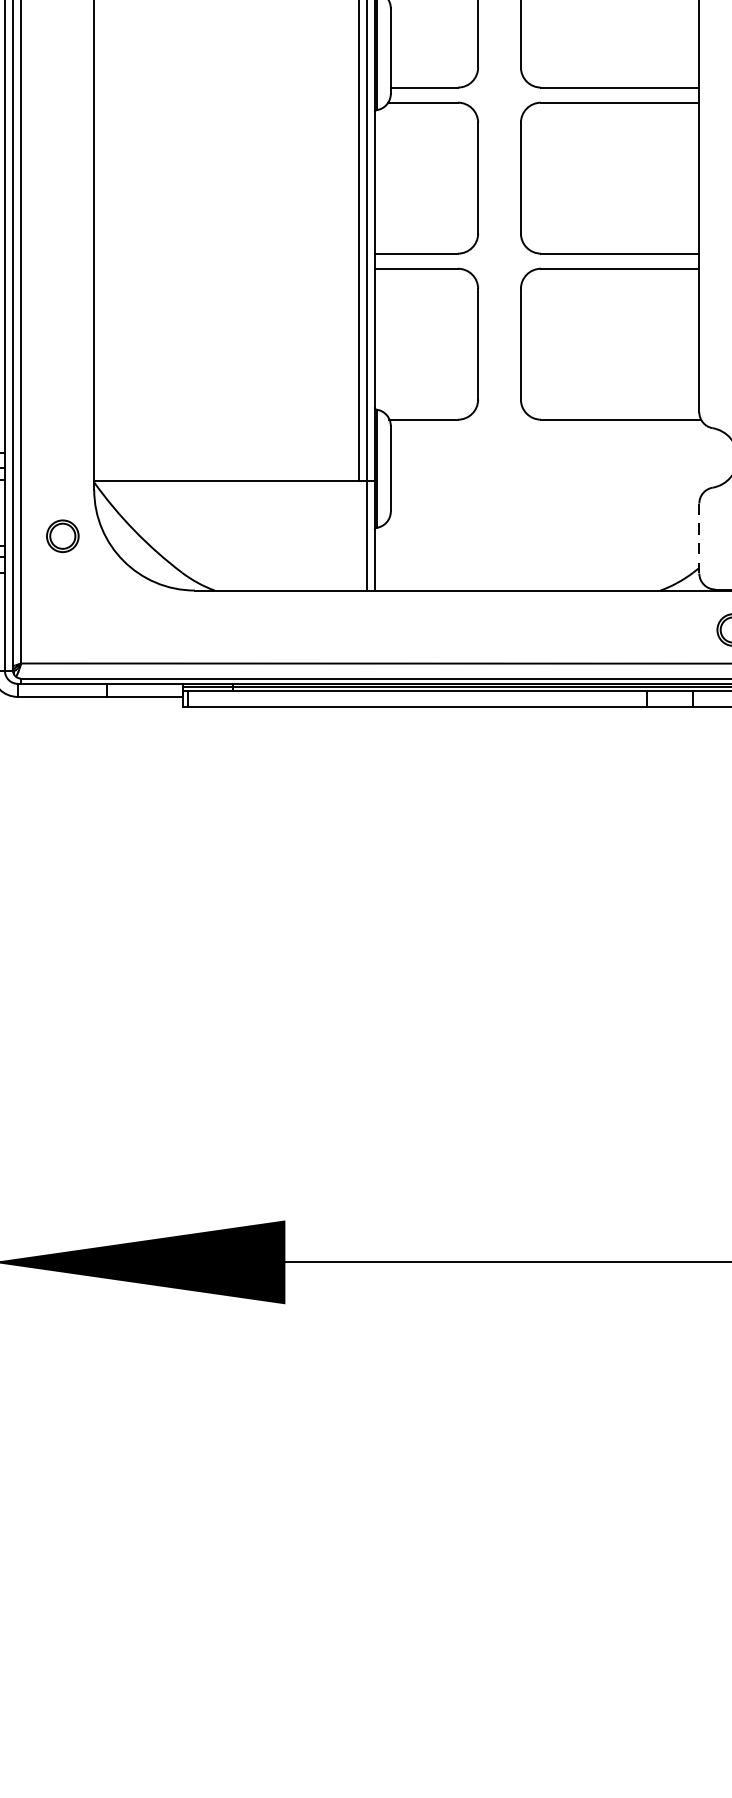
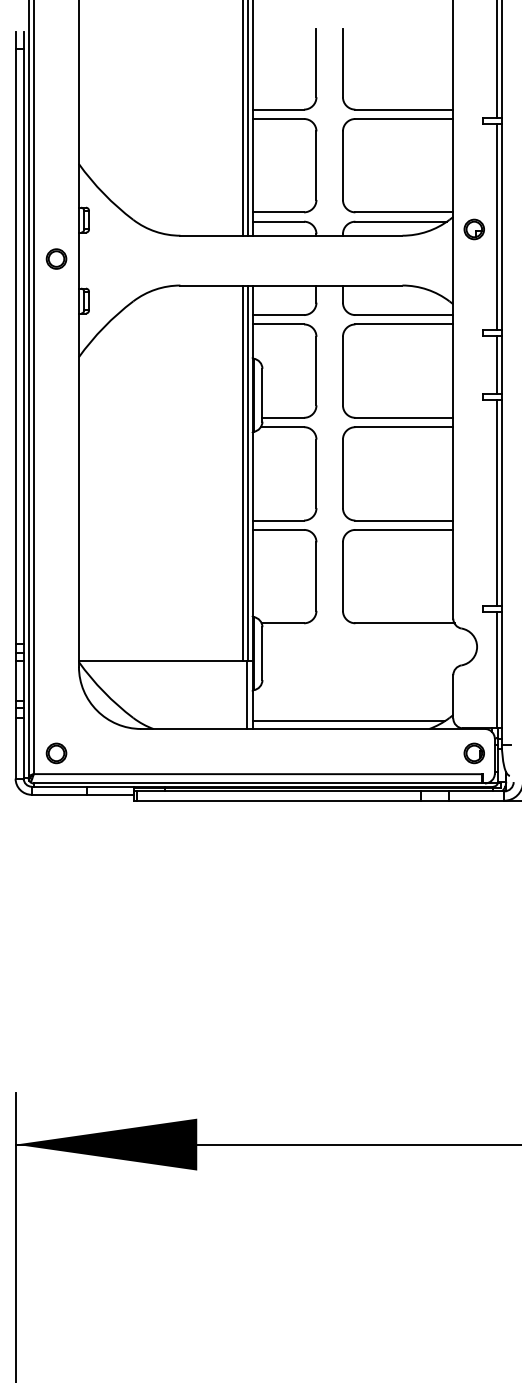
part: (62, 536) -> (56, 753), moved
line: (699, 538) -> (453, 696), dashed -> solid
line: (529, 578) -> (348, 721), added

